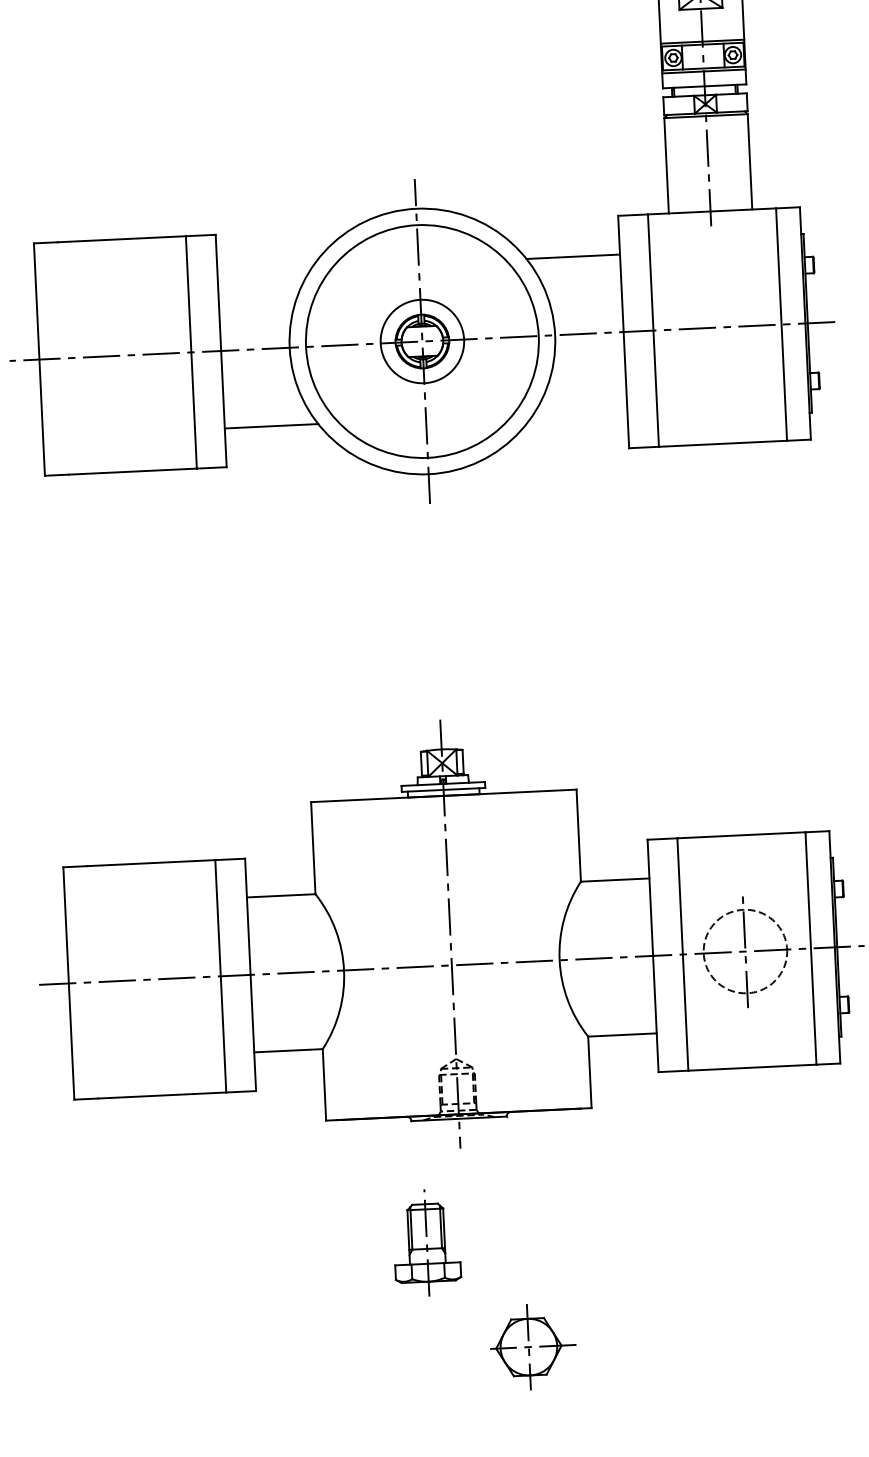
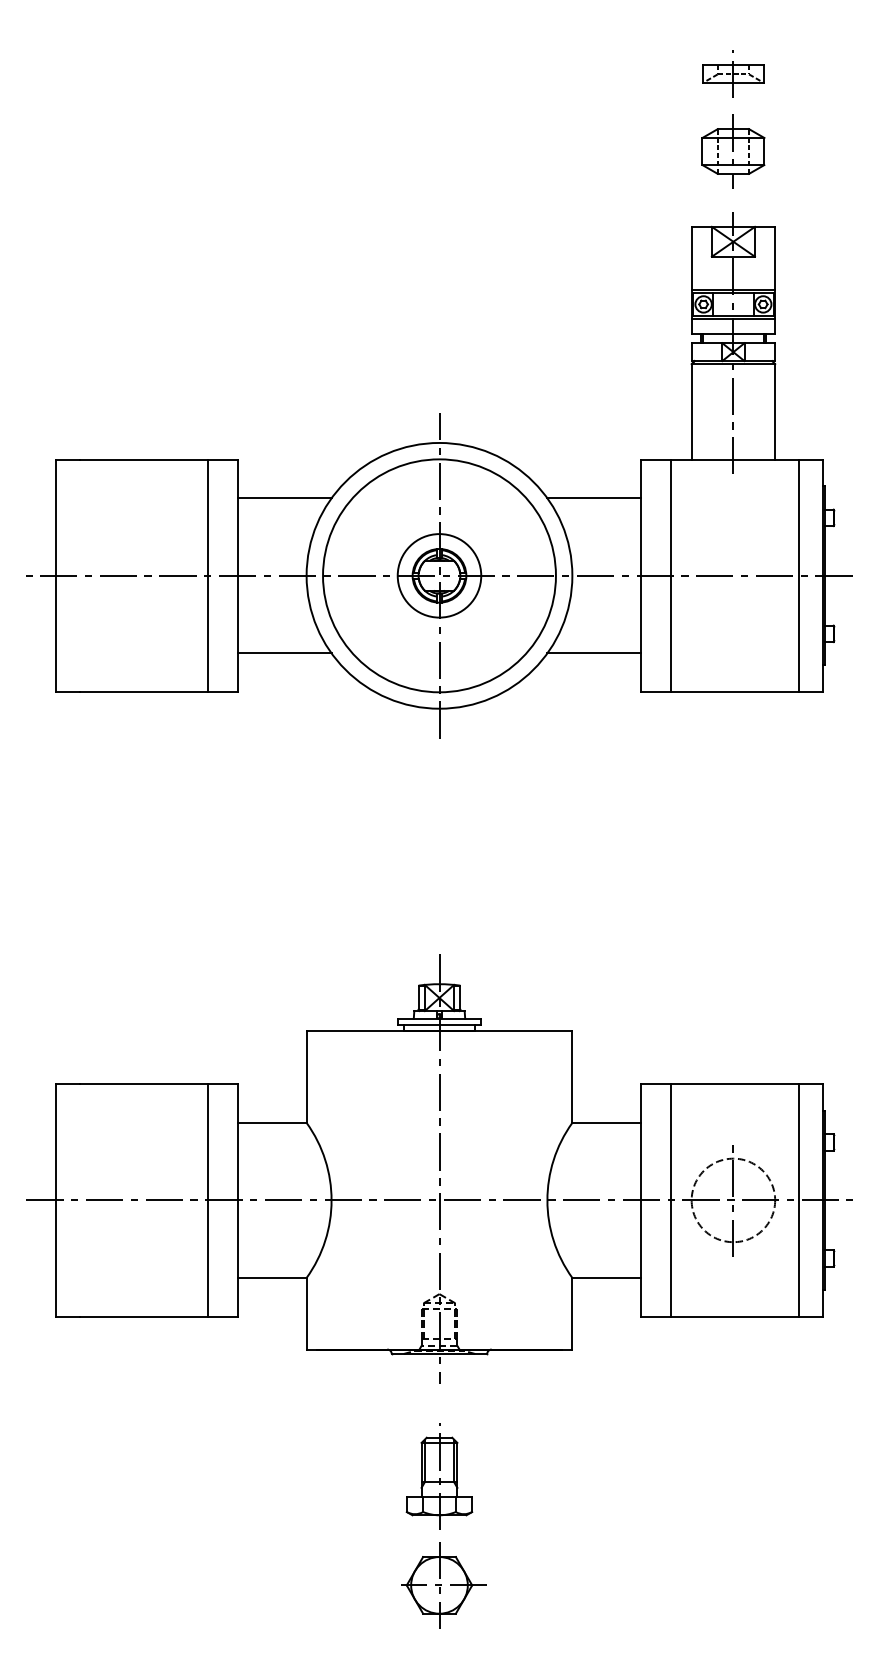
line: (263, 271) -> (284, 498), added
line: (579, 411) -> (593, 653), added
part: (426, 1242) -> (439, 1476), moved
part: (532, 1347) -> (443, 1585), moved

